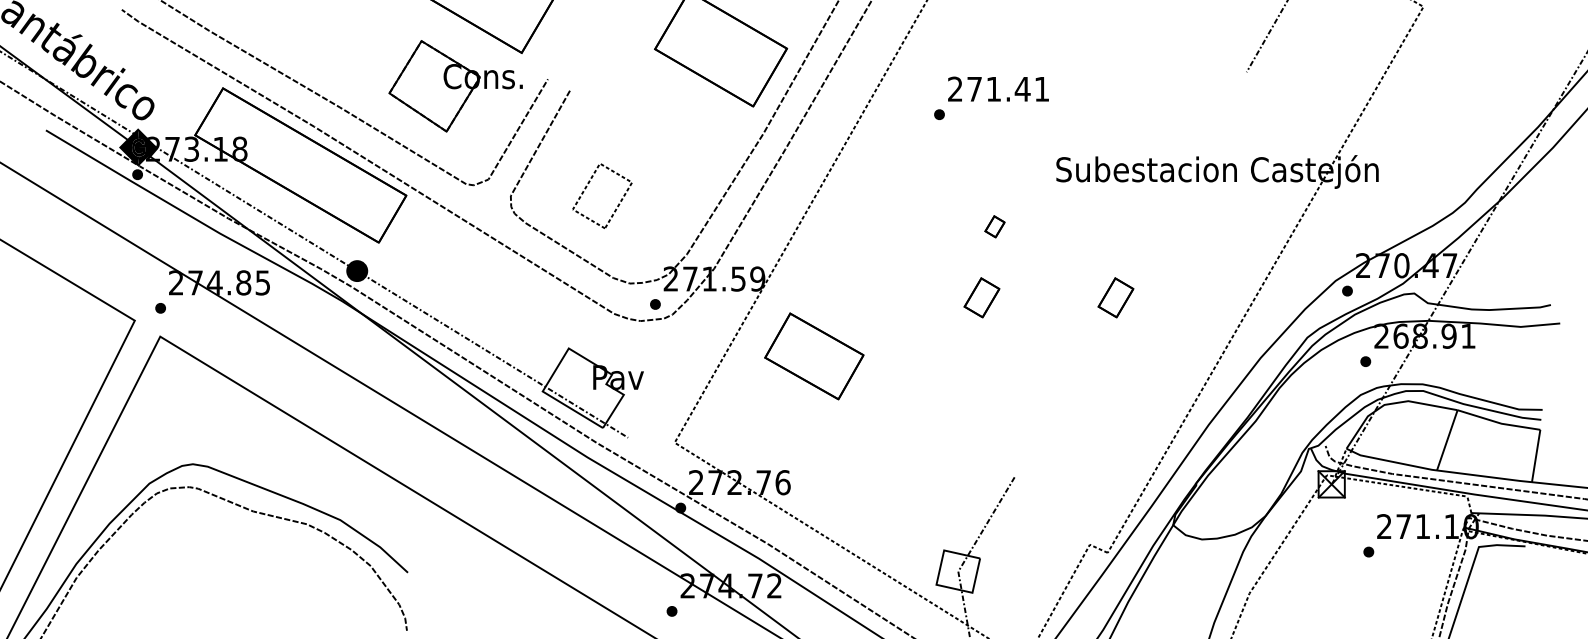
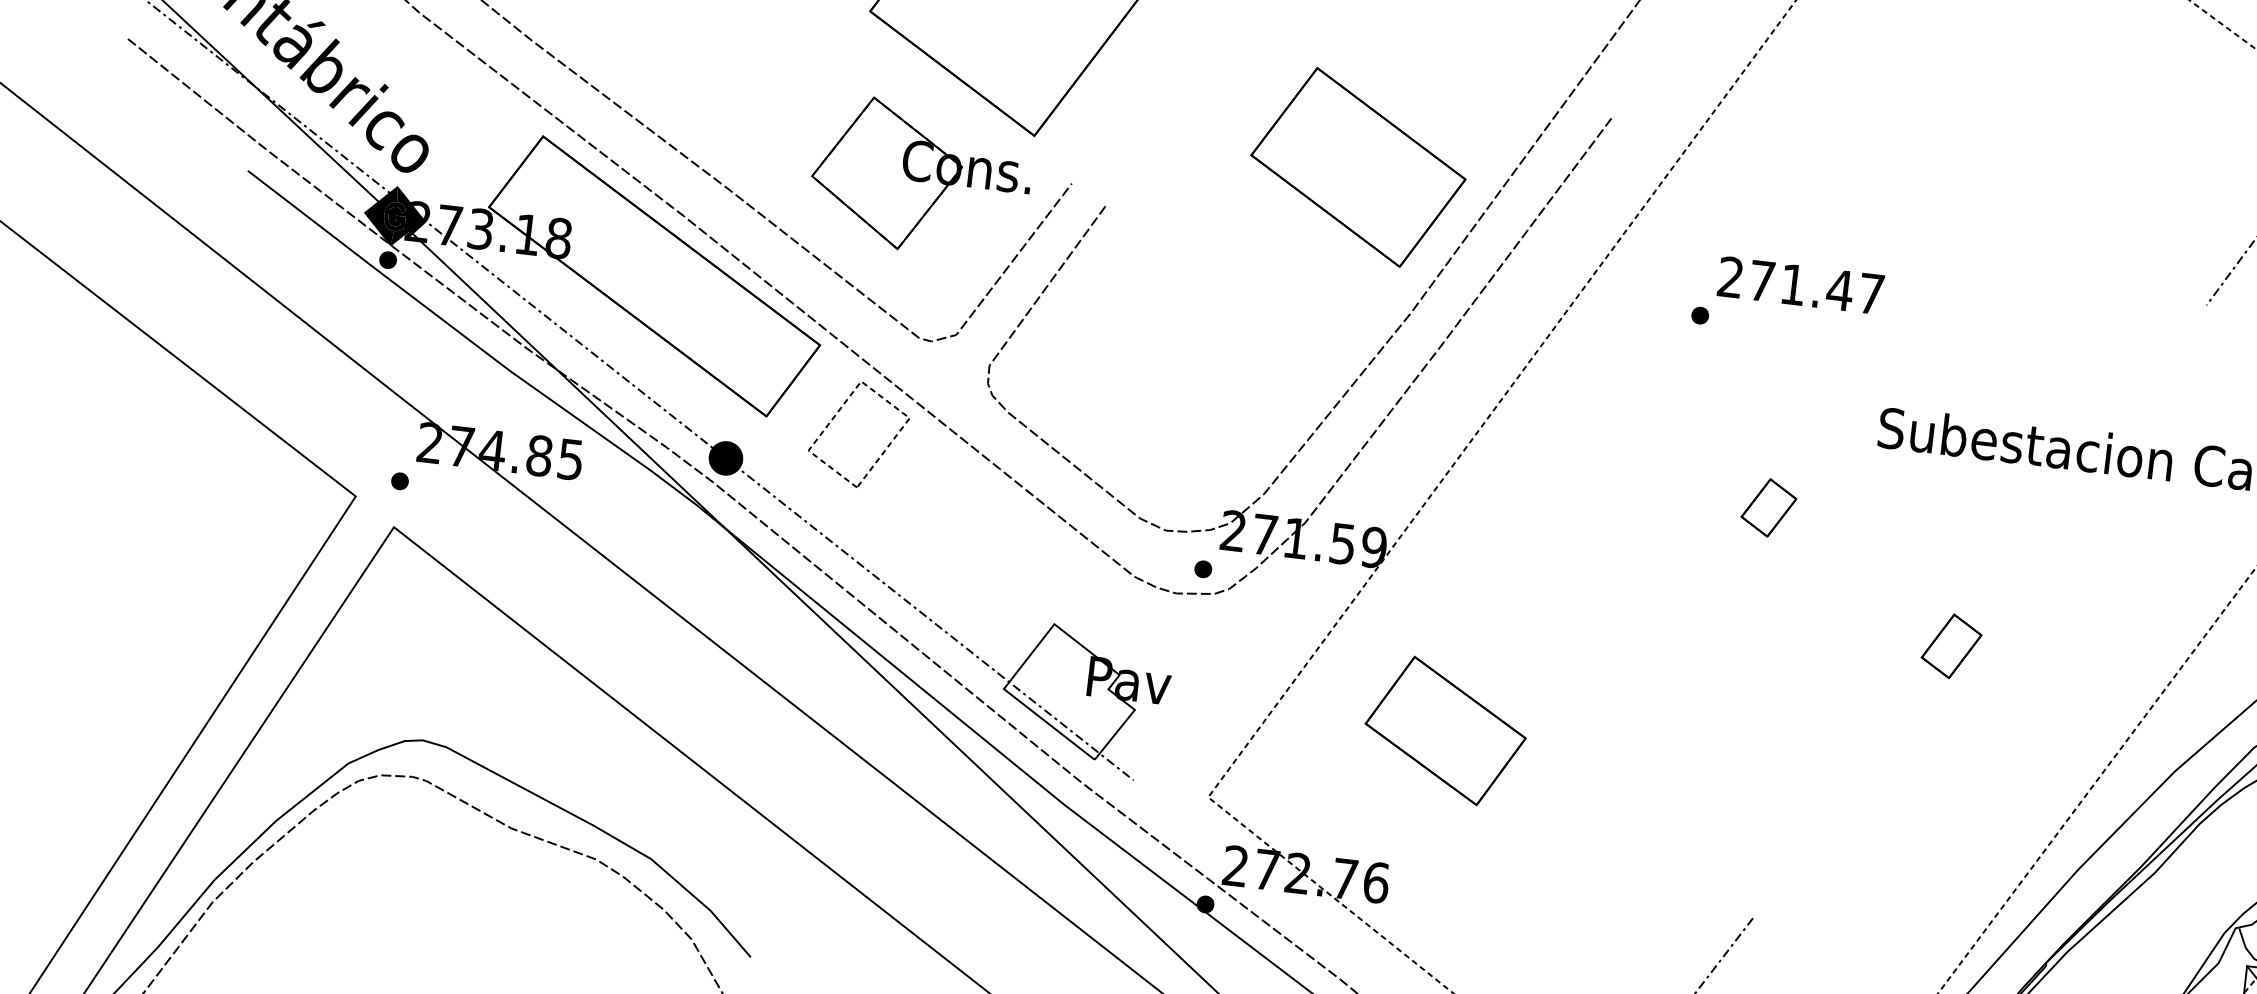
text: (1042, 89) -> (1872, 294), 271.41 -> 271.47
part: (586, 188) -> (834, 419), moved
part: (994, 226) -> (1768, 507), size x1.67
part: (981, 297) -> (1733, 620), removed
part: (814, 356) -> (1445, 731), moved

